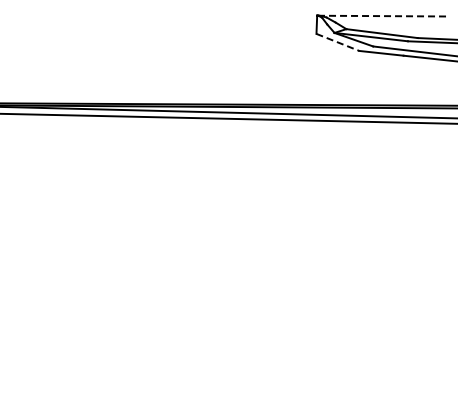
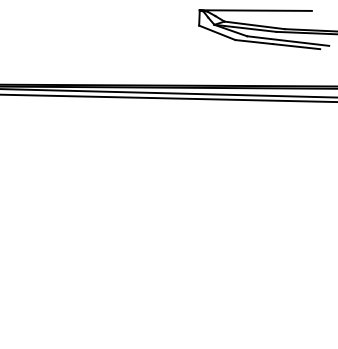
line: (383, 16) -> (255, 10), dashed -> solid
line: (338, 42) -> (217, 32), dashed -> solid

